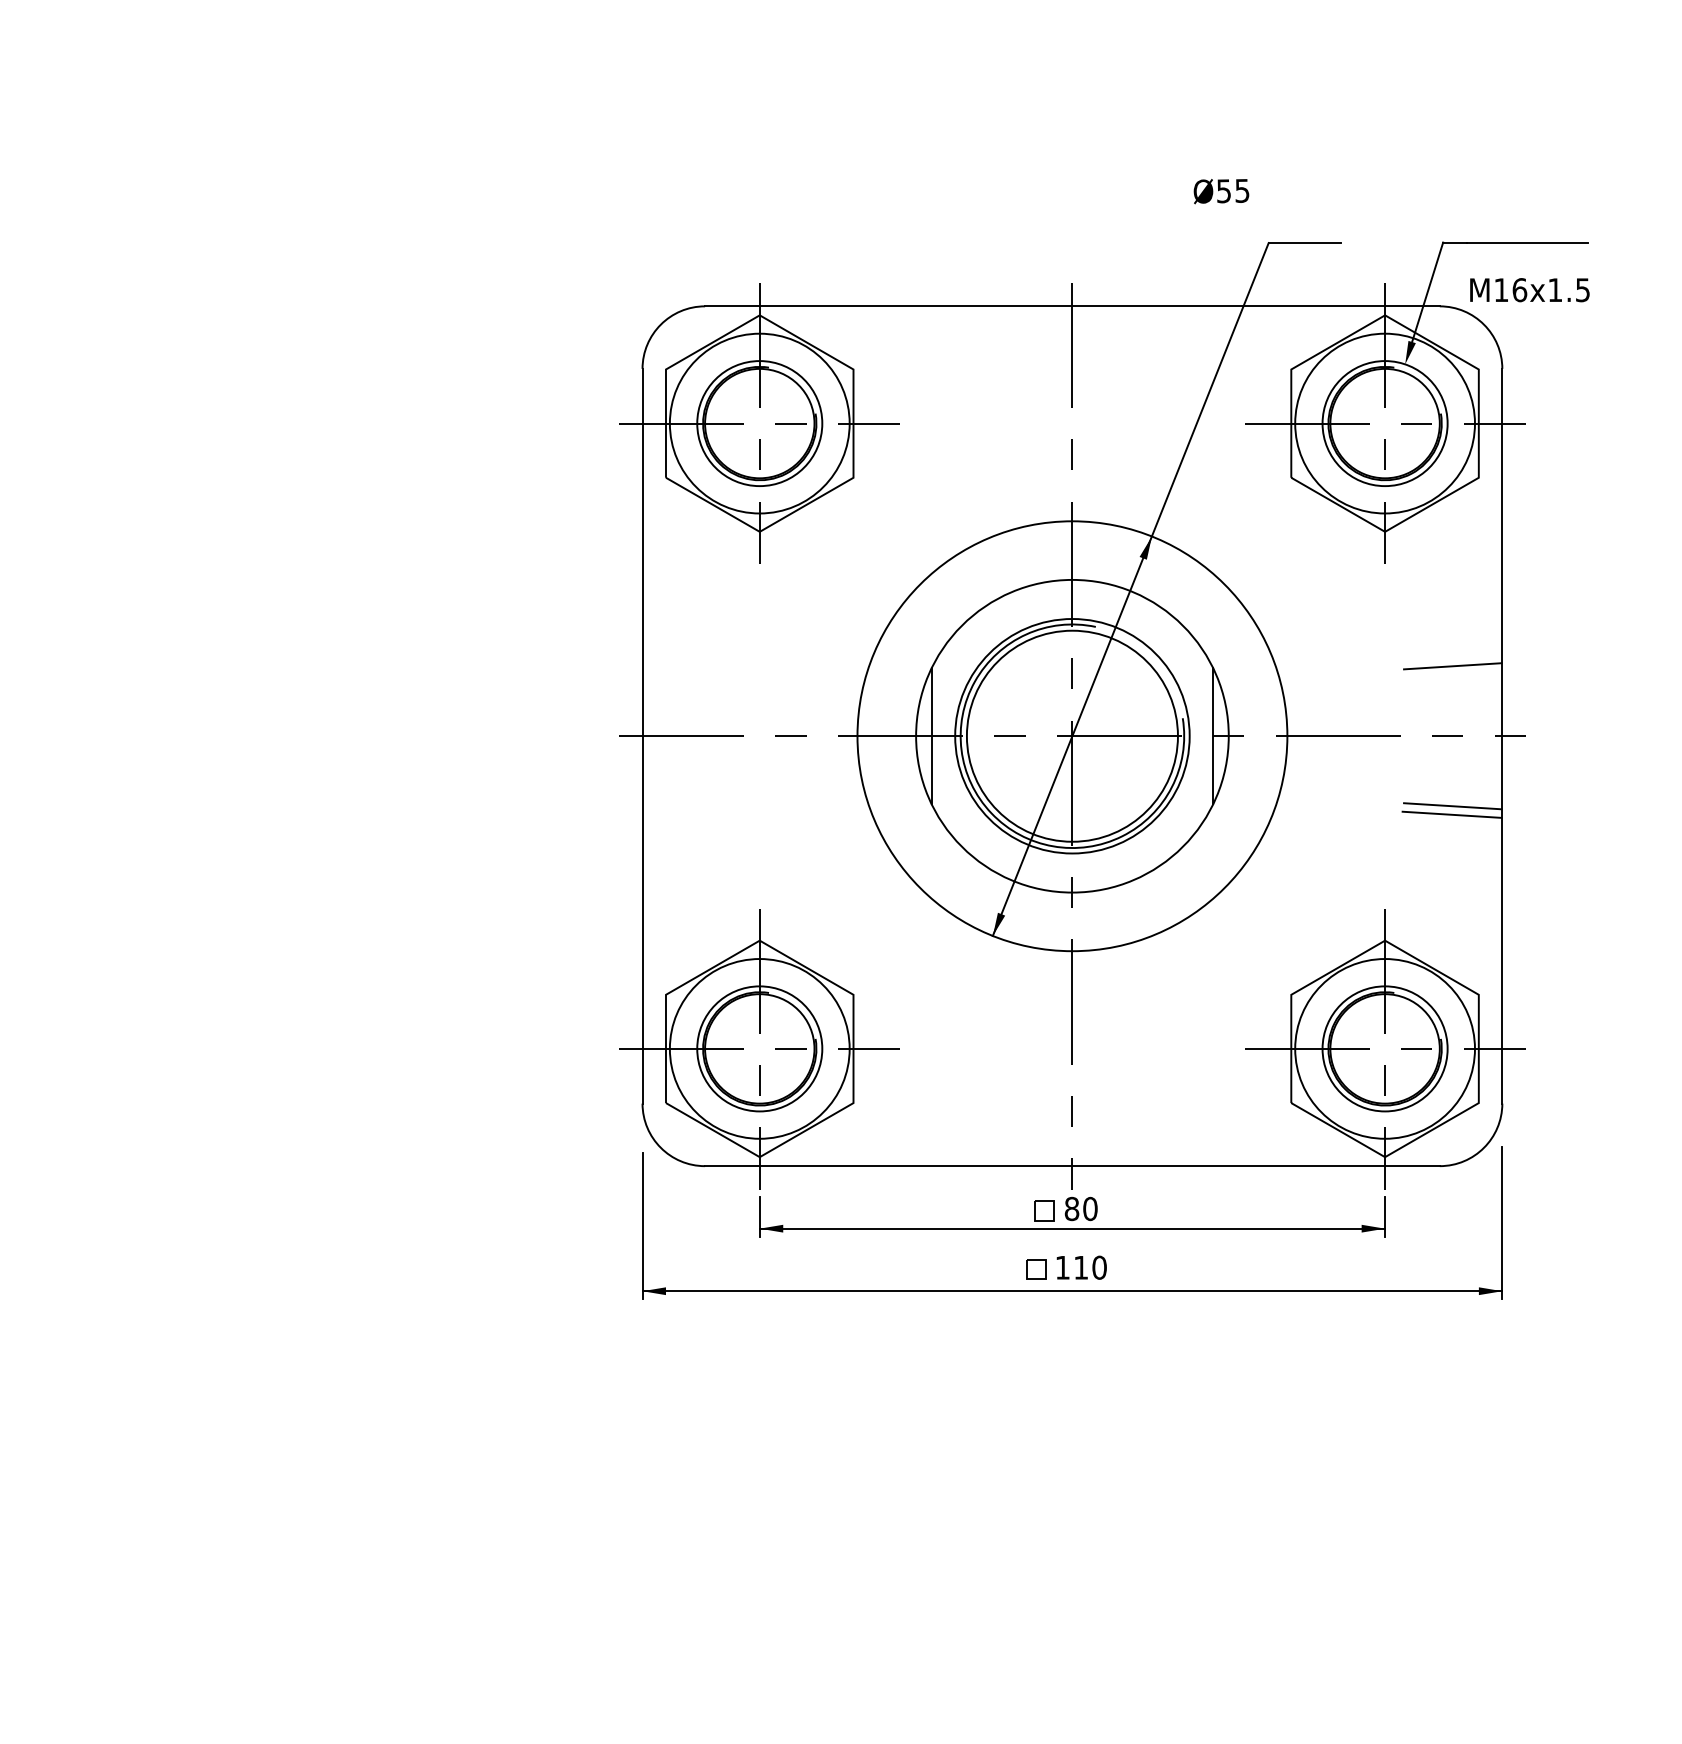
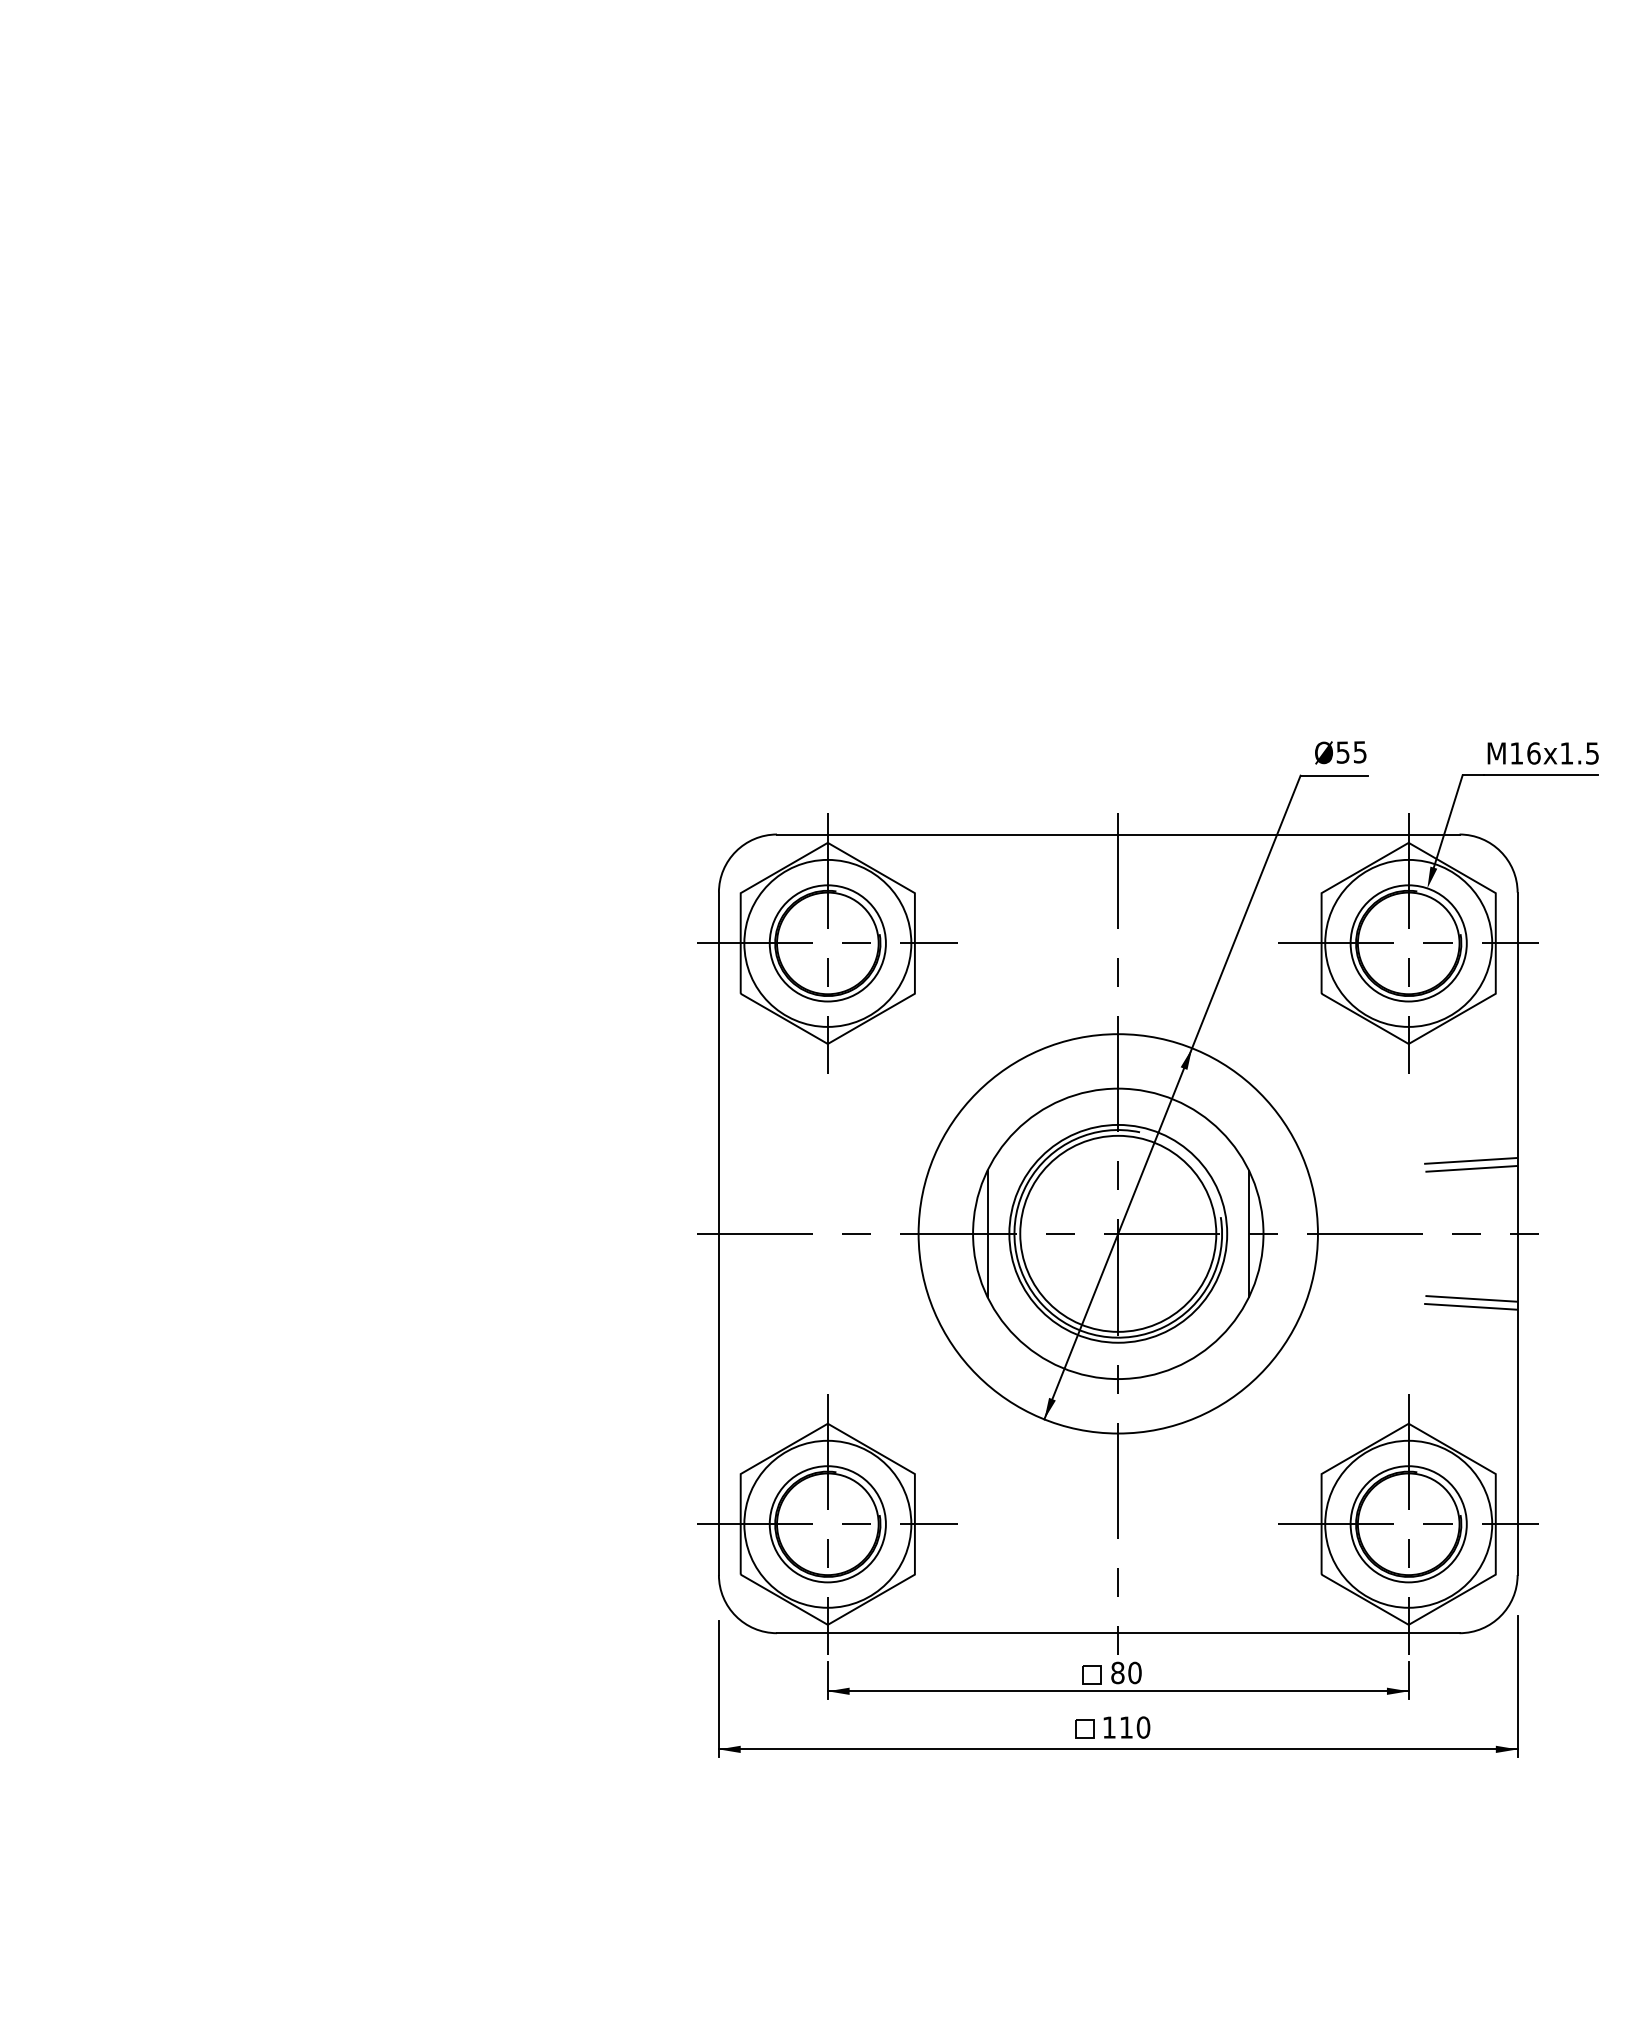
text: (1221, 191) -> (1340, 752), moved
text: (1529, 290) -> (1542, 753), moved
line: (1451, 657) -> (1470, 1160), added

